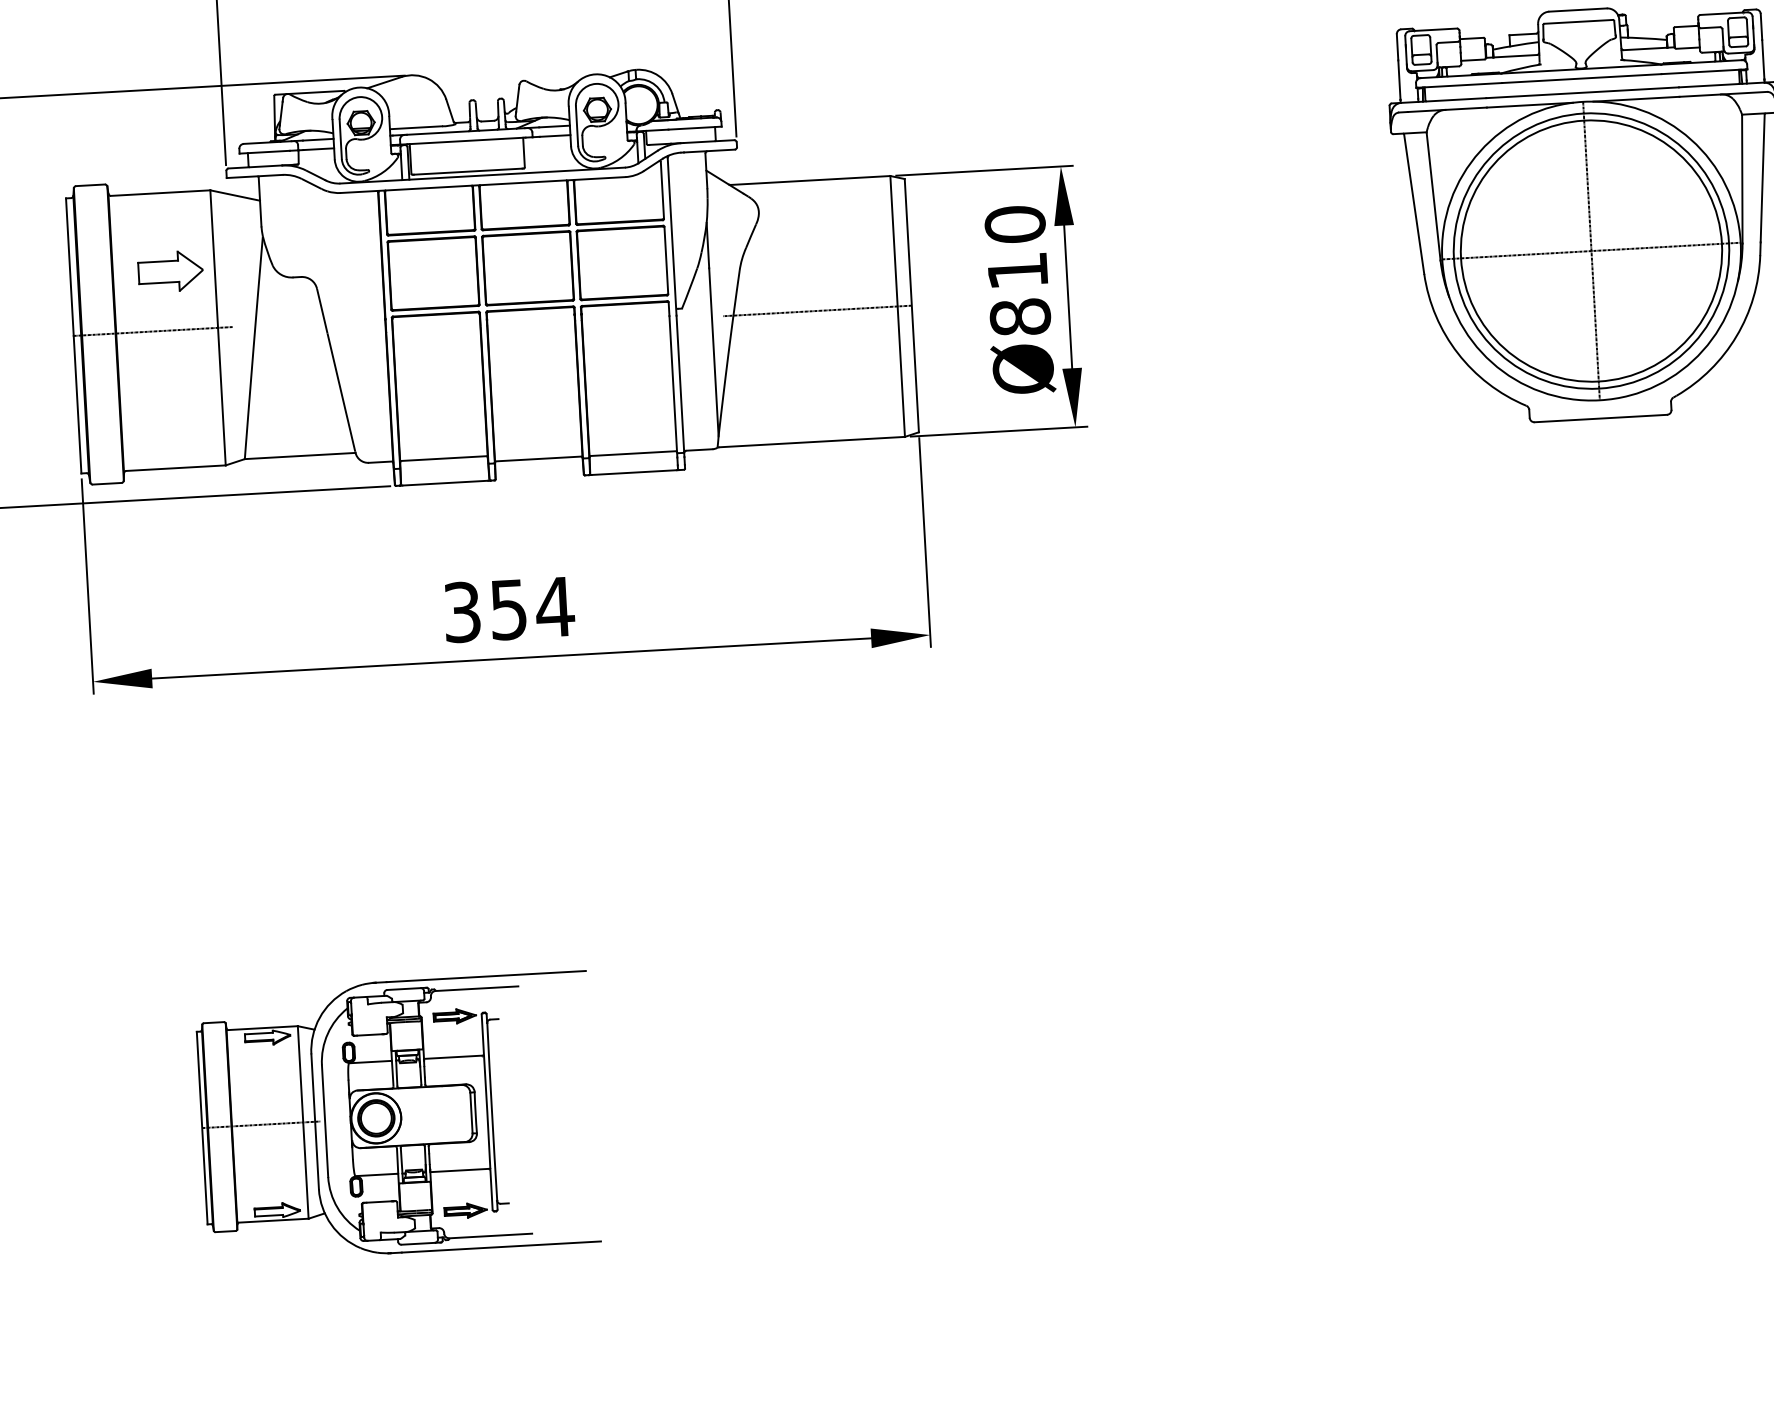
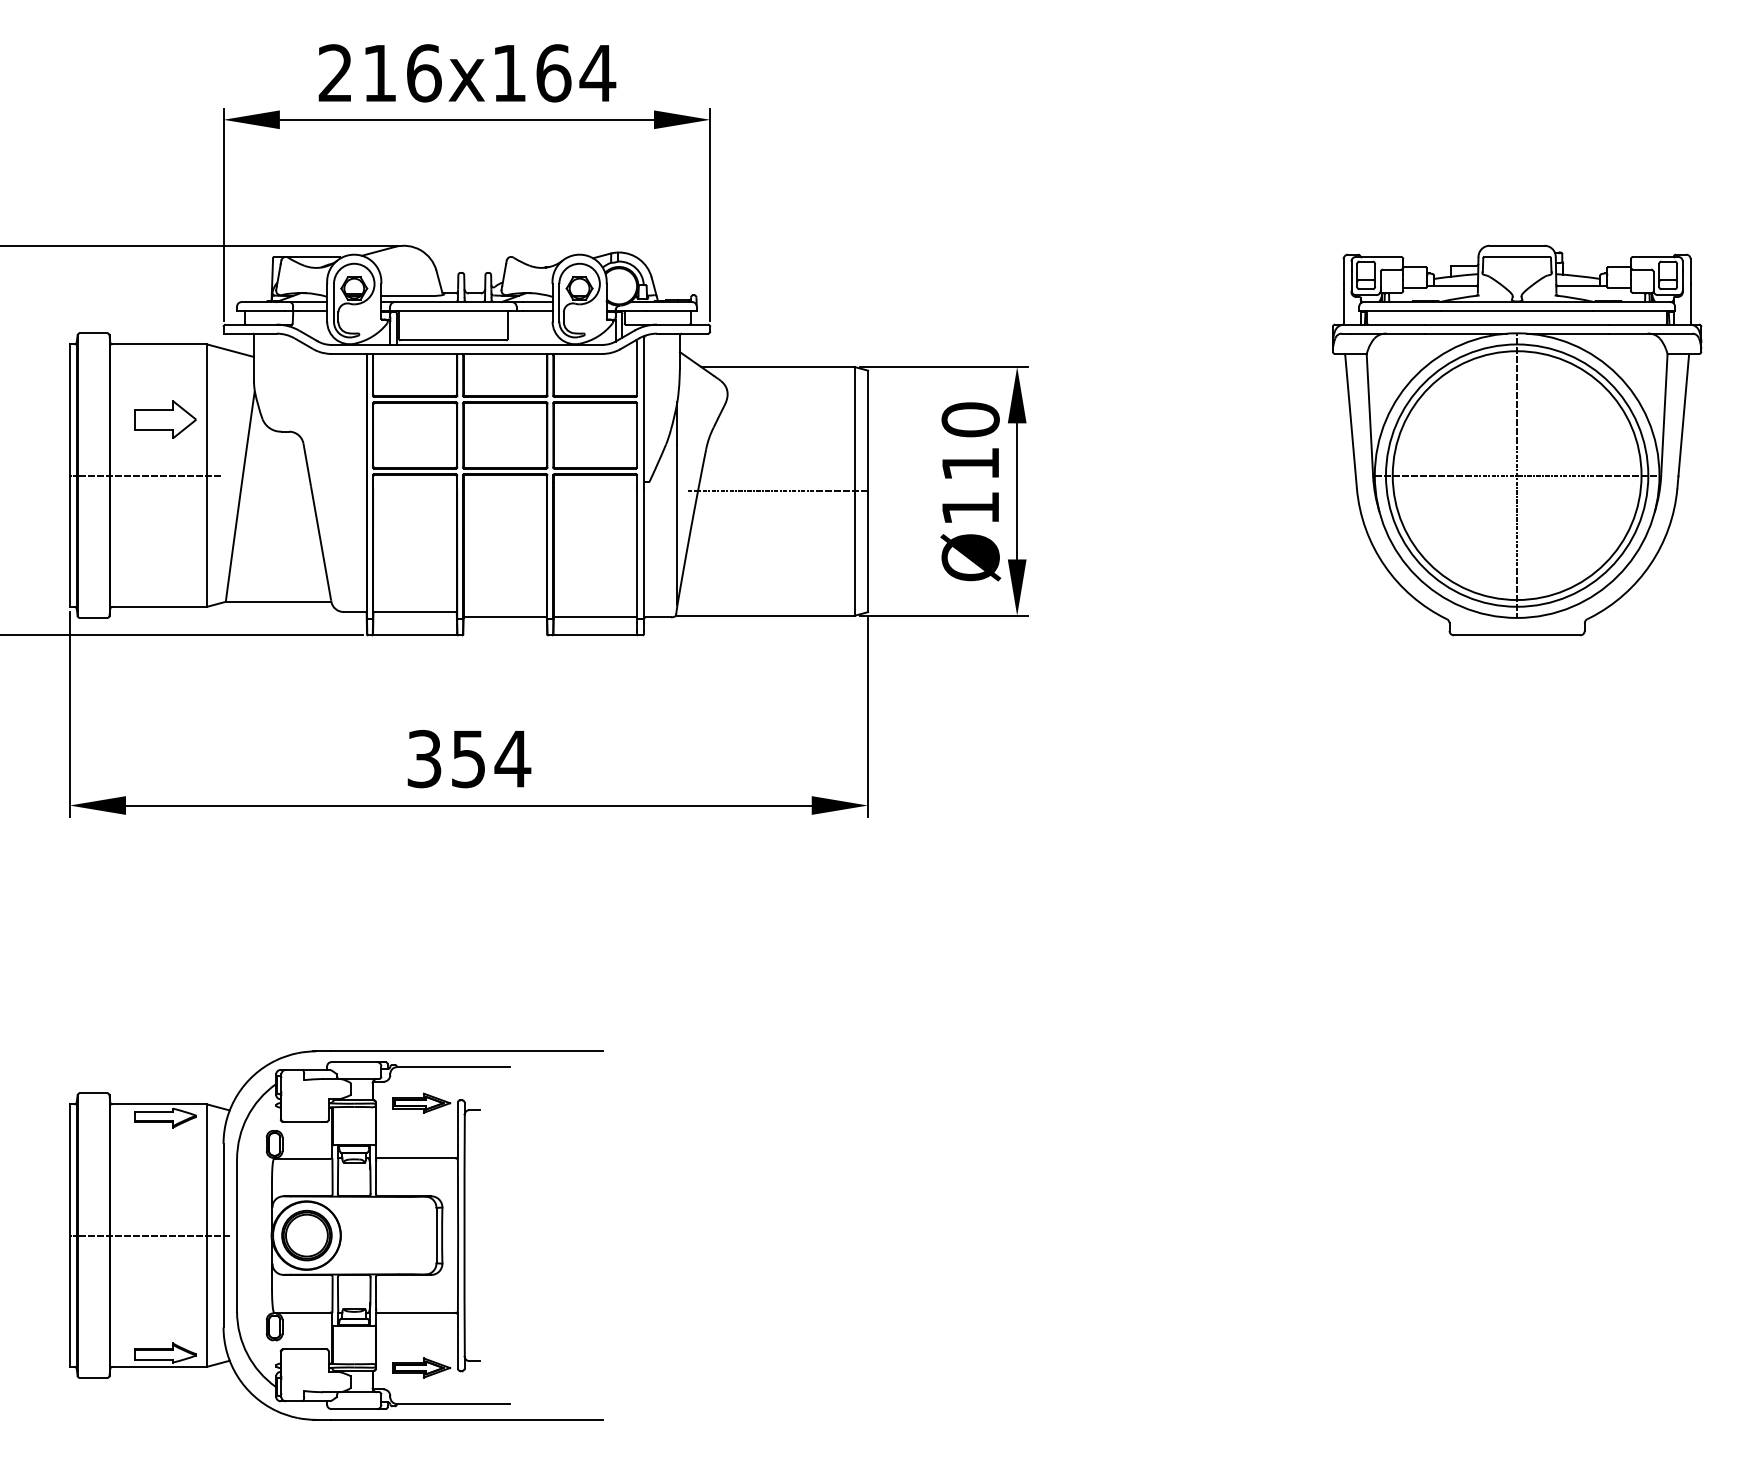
text: (1020, 316) -> (970, 507), Ø810 -> Ø110
part: (398, 1117) -> (336, 1235), size x1.43

